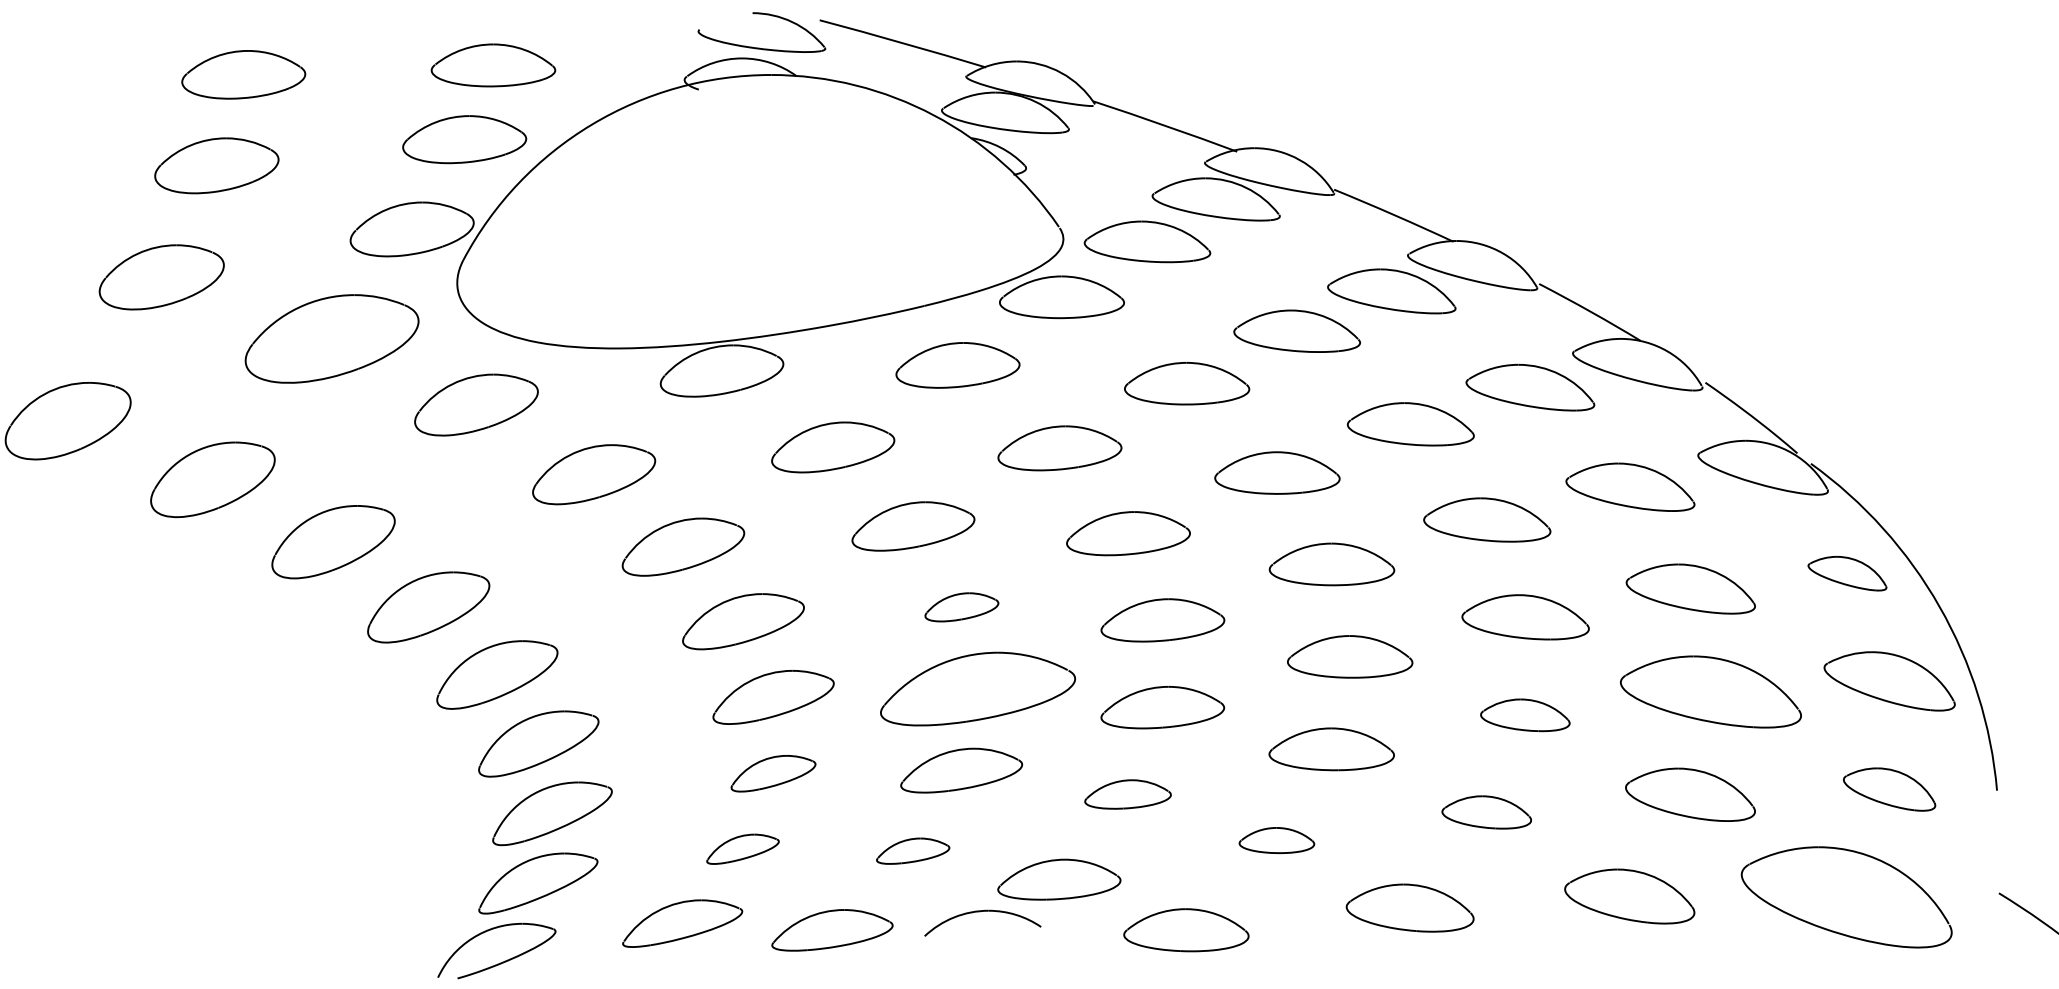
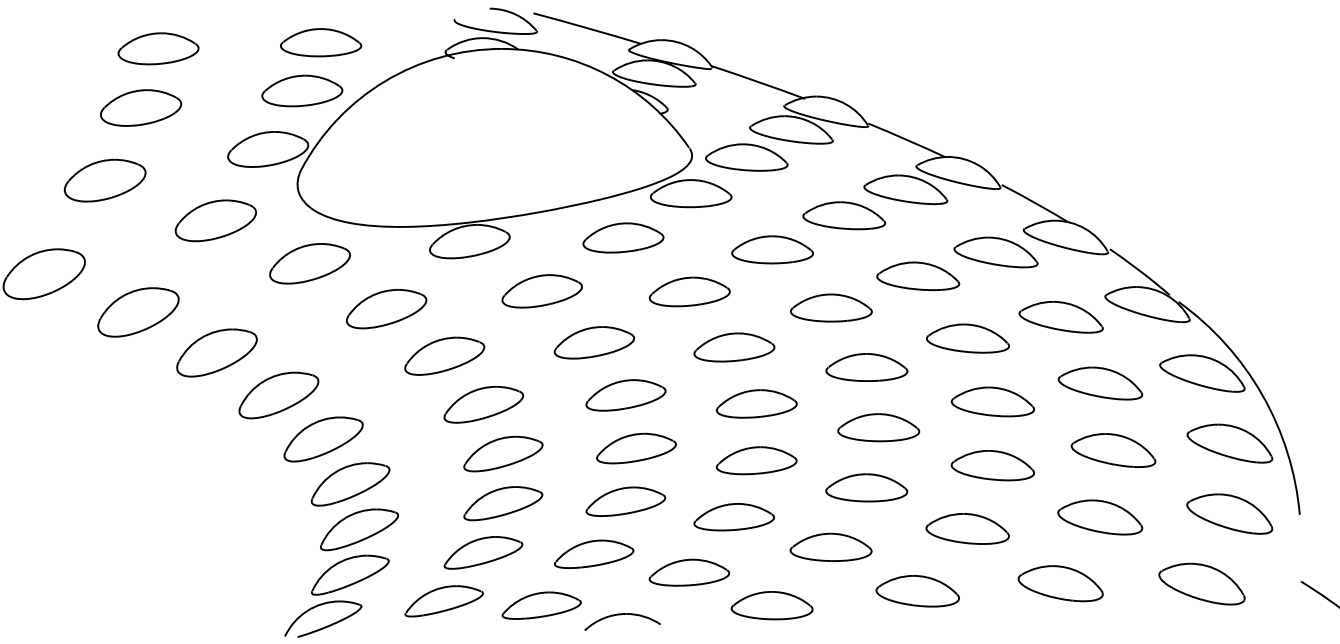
part: (331, 338) -> (215, 220), size x0.71
part: (1847, 573) -> (1202, 373), size x1.67
part: (961, 607) -> (625, 395), size x1.67
part: (978, 688) -> (636, 448), size x0.62
part: (1710, 691) -> (1113, 450), size x0.71
part: (1524, 714) -> (992, 465), size x1.43
part: (773, 773) -> (503, 503), size x1.43
part: (1889, 788) -> (1229, 513), size x1.43
part: (1127, 794) -> (733, 517), size x1.43
part: (1486, 811) -> (967, 528), size x1.43
part: (1276, 839) -> (830, 546), size x1.67
part: (742, 848) -> (483, 552), size x1.67
part: (913, 850) -> (594, 553), size x1.67
part: (1846, 896) -> (1201, 583), size x0.62
part: (981, 913) -> (621, 615), moved

